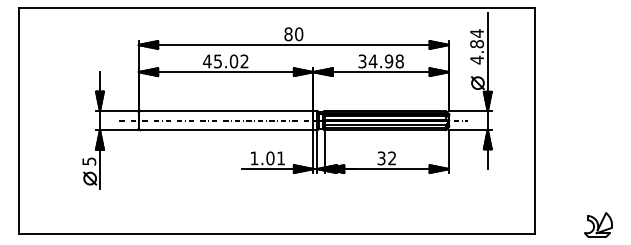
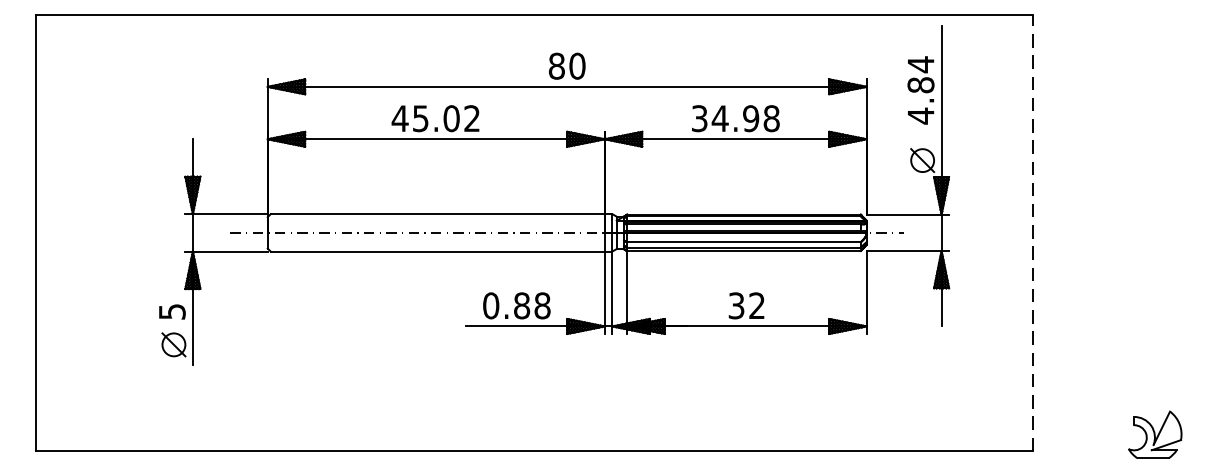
line: (535, 120) -> (1033, 232), solid -> dashed
text: (267, 158) -> (516, 306), 1.01 -> 0.88

